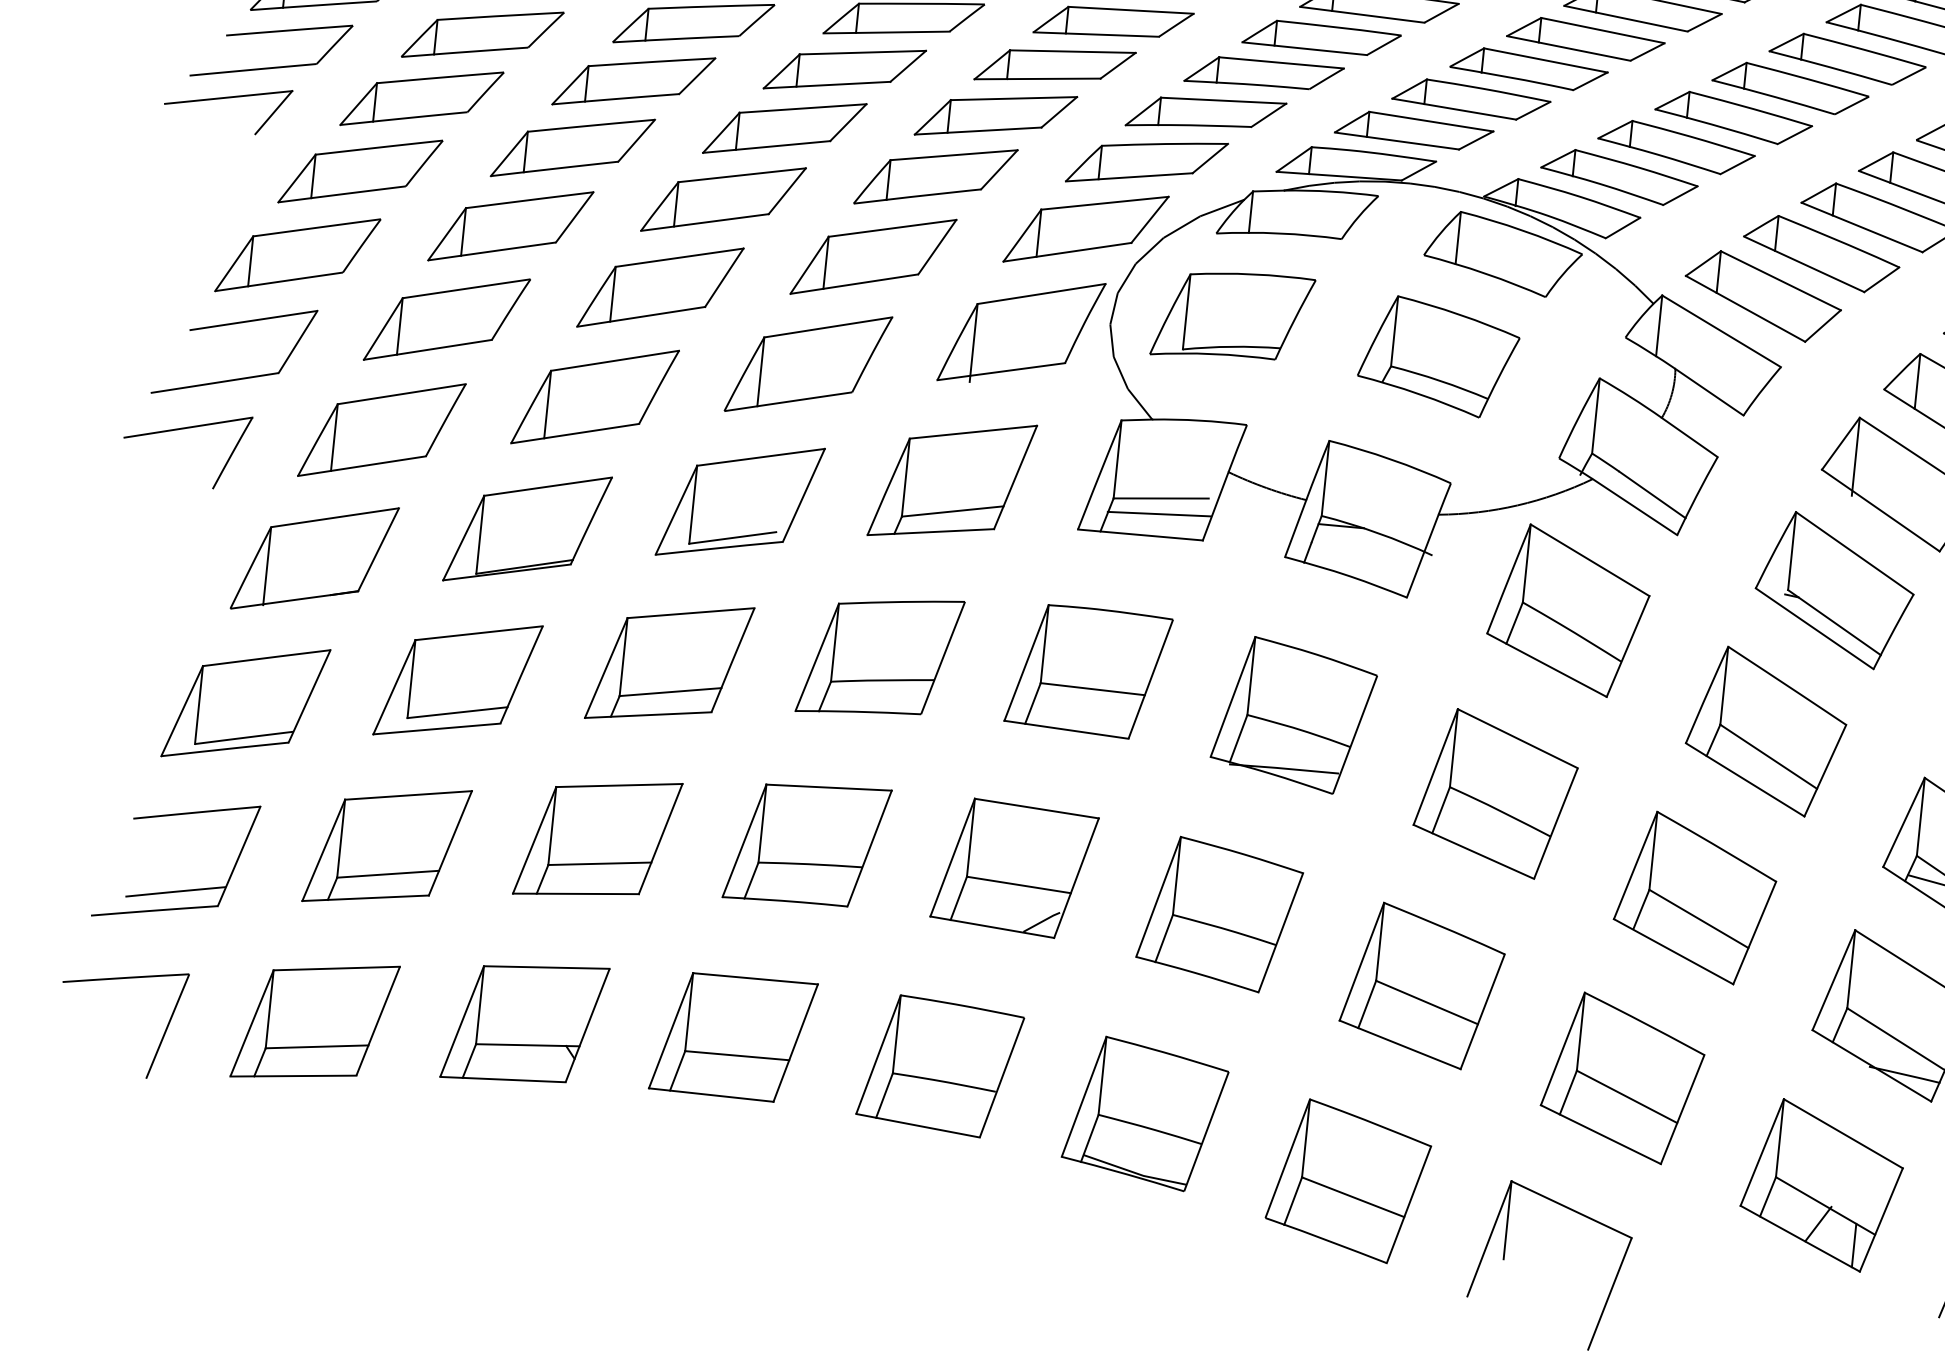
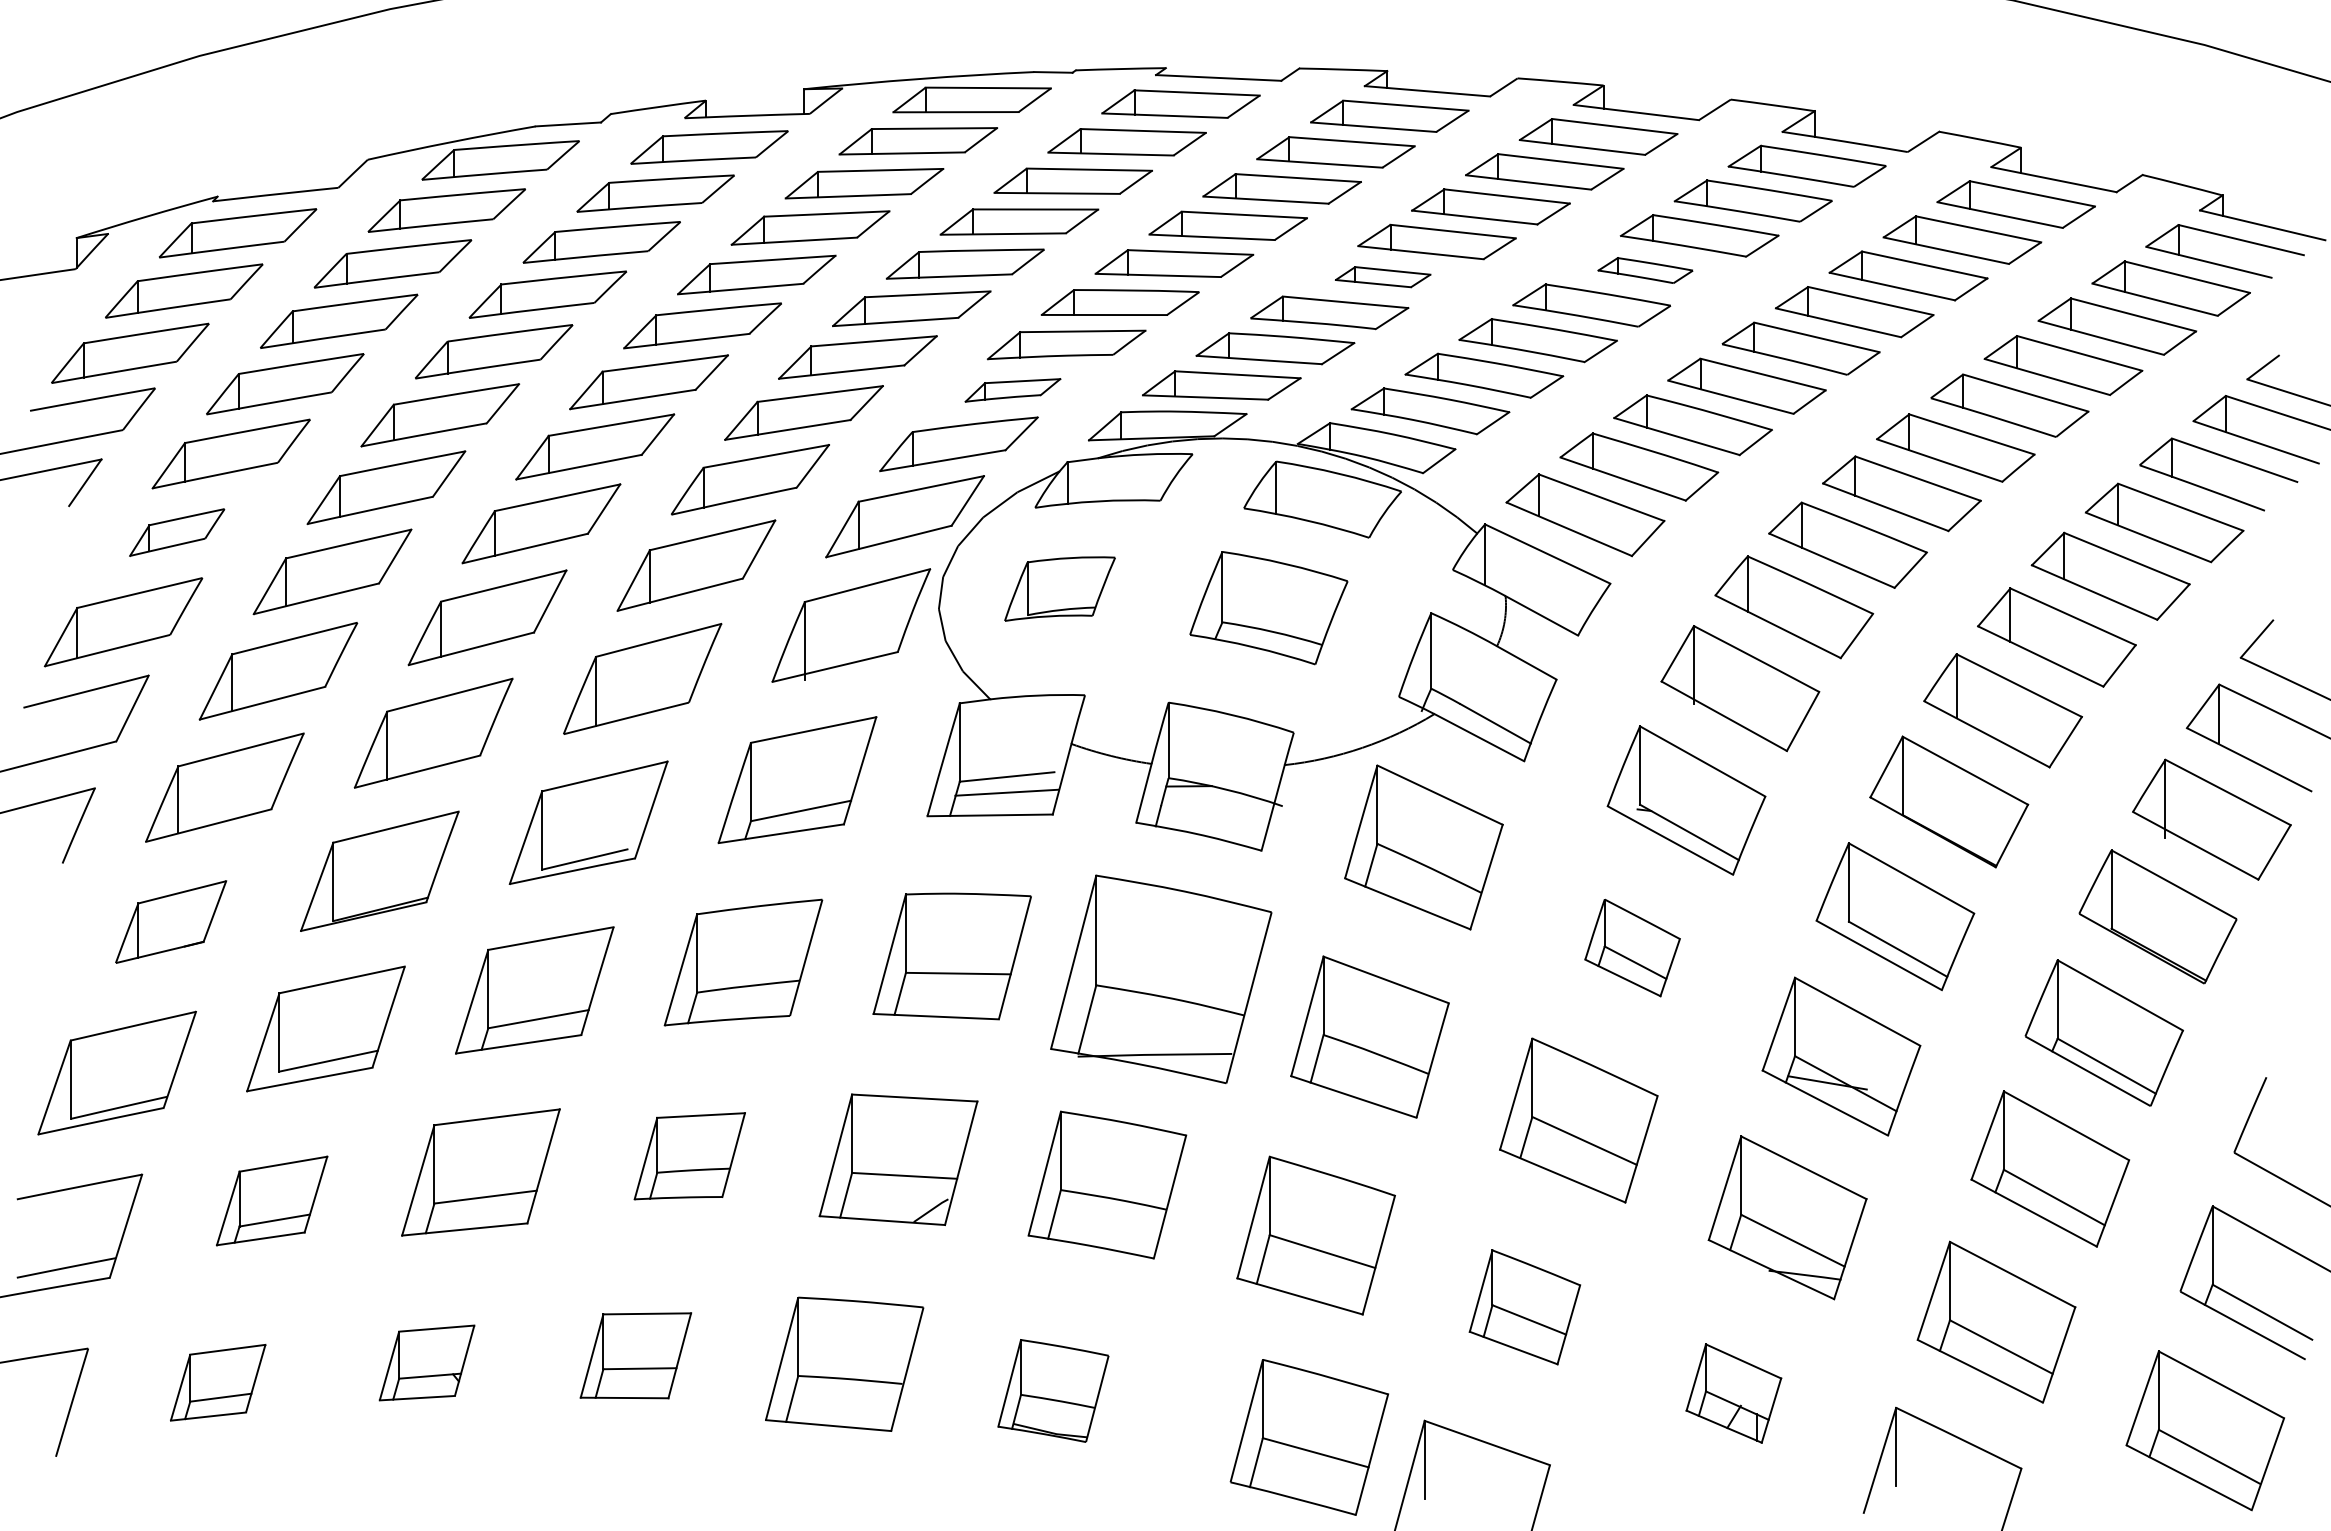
part: (1585, 38) -> (1382, 276), size x0.6
part: (1847, 59) -> (1645, 270), size x0.6
part: (1205, 114) -> (1012, 390), size x0.6
part: (359, 171) -> (176, 532), size x0.6
part: (1232, 316) -> (1059, 588), size x0.7
part: (314, 557) -> (170, 921), size x0.7
part: (1293, 715) -> (1160, 979), size x1.4
part: (1766, 731) -> (1632, 947), size x0.6
part: (806, 842) -> (689, 1155), size x0.7
part: (386, 845) -> (271, 1200), size x0.7
part: (314, 1021) -> (217, 1382), size x0.6
part: (524, 1022) -> (426, 1362), size x0.6
part: (733, 1036) -> (635, 1355), size x0.7
part: (1622, 1078) -> (1524, 1307), size x0.7
part: (1145, 1113) -> (1053, 1390), size x0.7
part: (1347, 1181) -> (1308, 1437), moved
part: (1821, 1185) -> (1733, 1393), size x0.6

